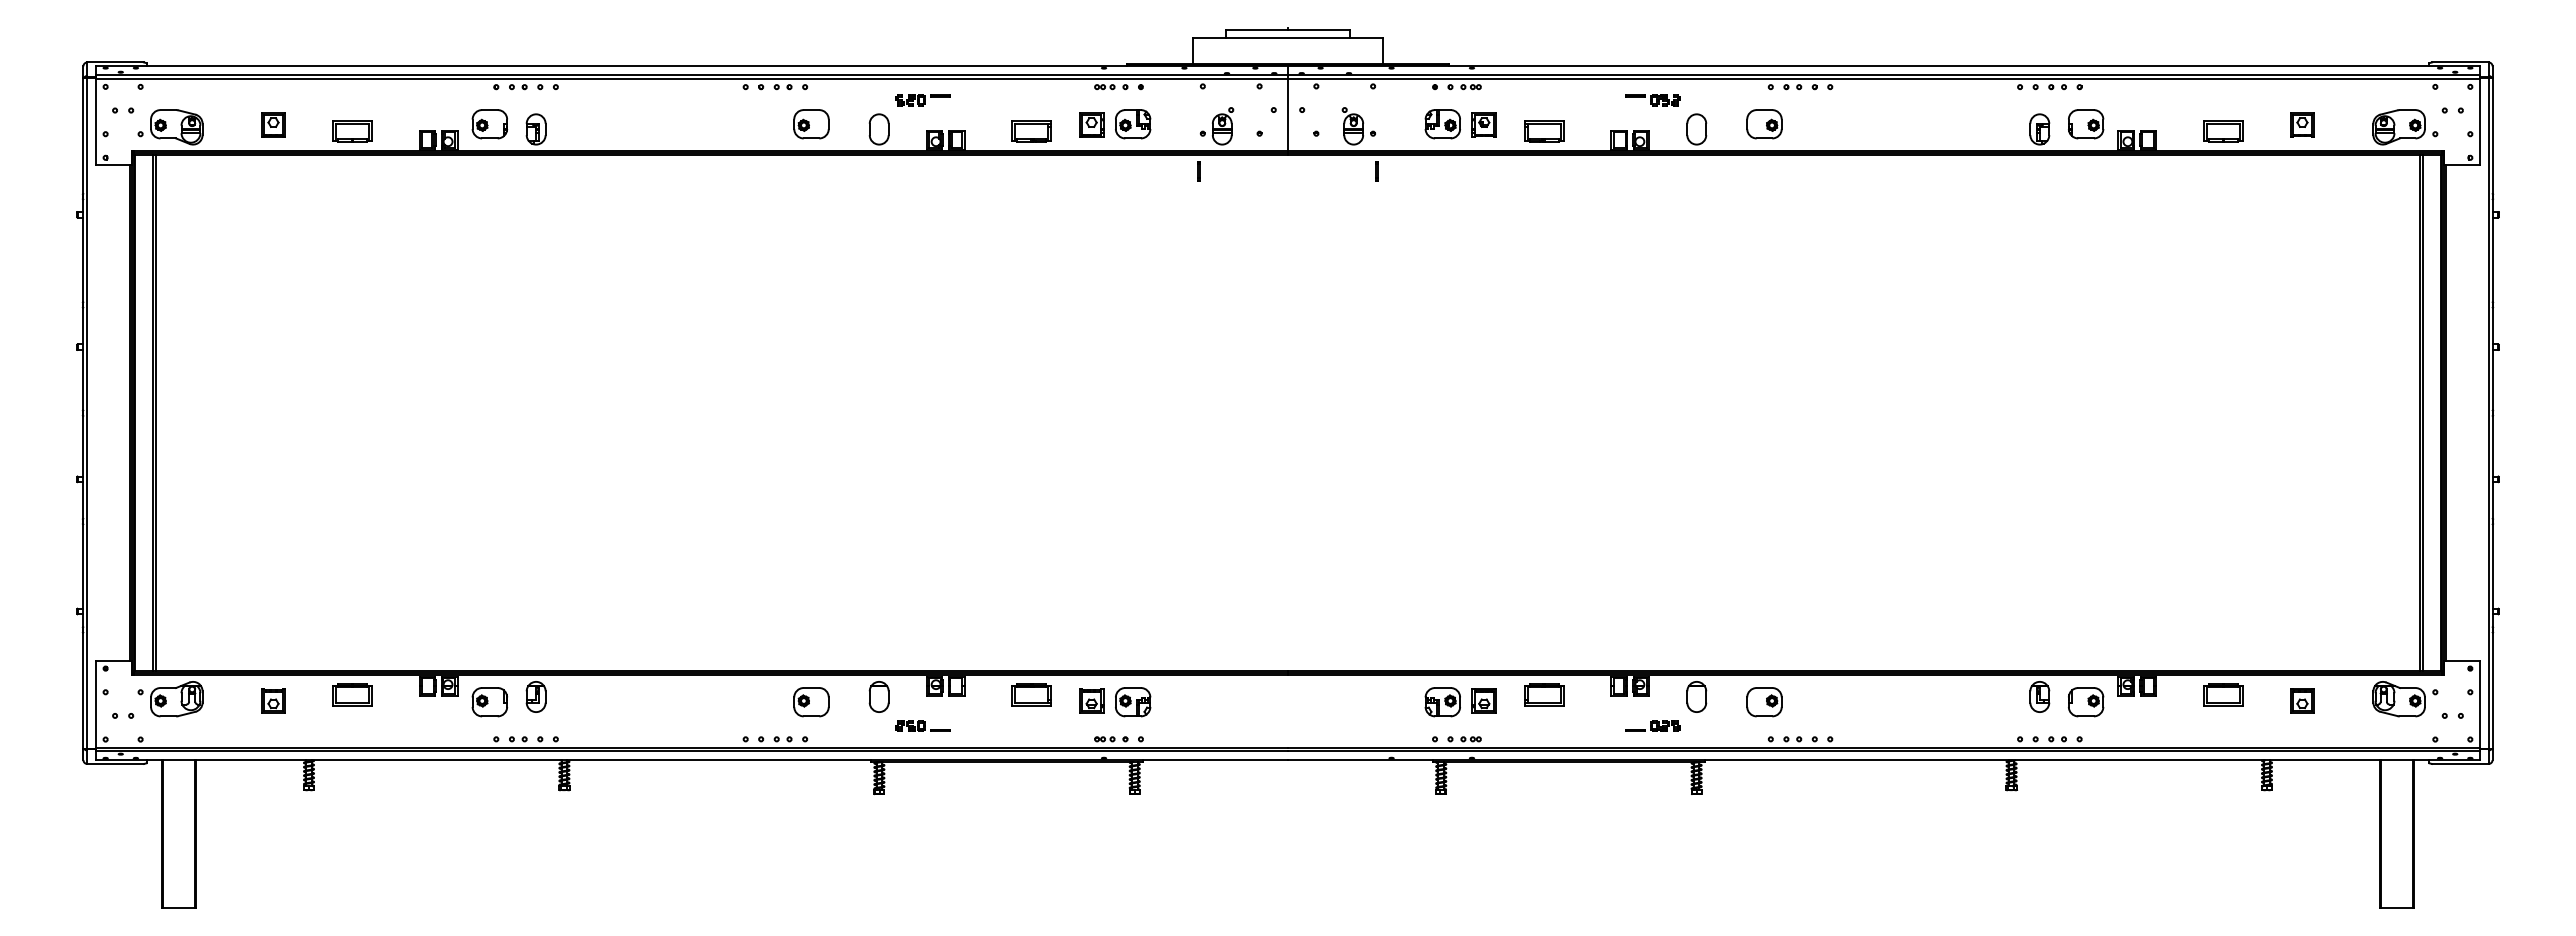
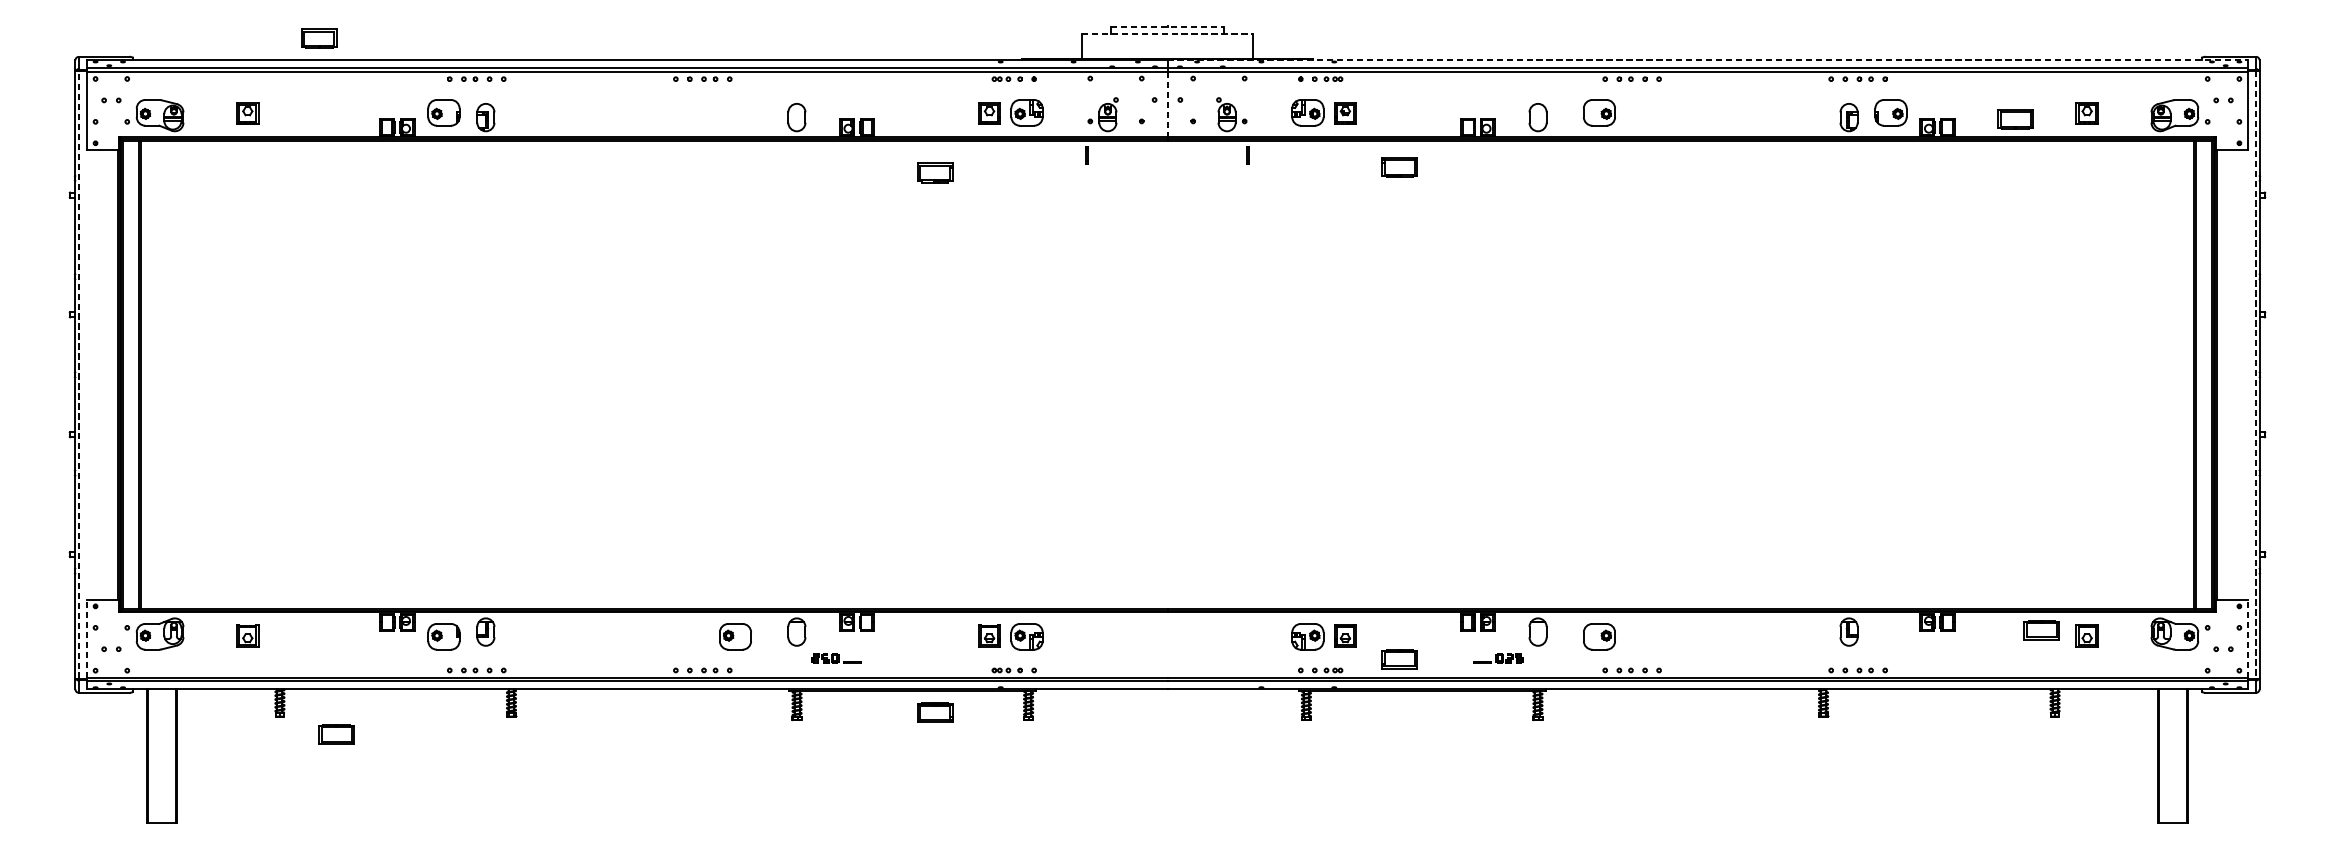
line: (1288, 29) -> (1167, 26), solid -> dashed
line: (1288, 37) -> (1167, 34), solid -> dashed
line: (1883, 66) -> (1707, 60), solid -> dashed
part: (922, 100) -> (836, 91), removed
part: (1652, 100) -> (1497, 91), removed
line: (1288, 115) -> (1167, 104), solid -> dashed
part: (811, 124) -> (735, 113), removed
part: (352, 131) -> (319, 38), moved
part: (1031, 131) -> (934, 172), moved
part: (1544, 131) -> (1400, 167), moved
line: (87, 412) -> (79, 374), solid -> dashed
line: (2488, 413) -> (2255, 375), solid -> dashed
part: (352, 694) -> (336, 734), moved
part: (1031, 694) -> (934, 712), moved
part: (1544, 694) -> (1400, 658), moved
part: (2223, 694) -> (2041, 629), moved
part: (2086, 702) -> (1891, 637), removed
line: (96, 703) -> (87, 638), solid -> dashed
line: (2479, 703) -> (2247, 638), solid -> dashed

